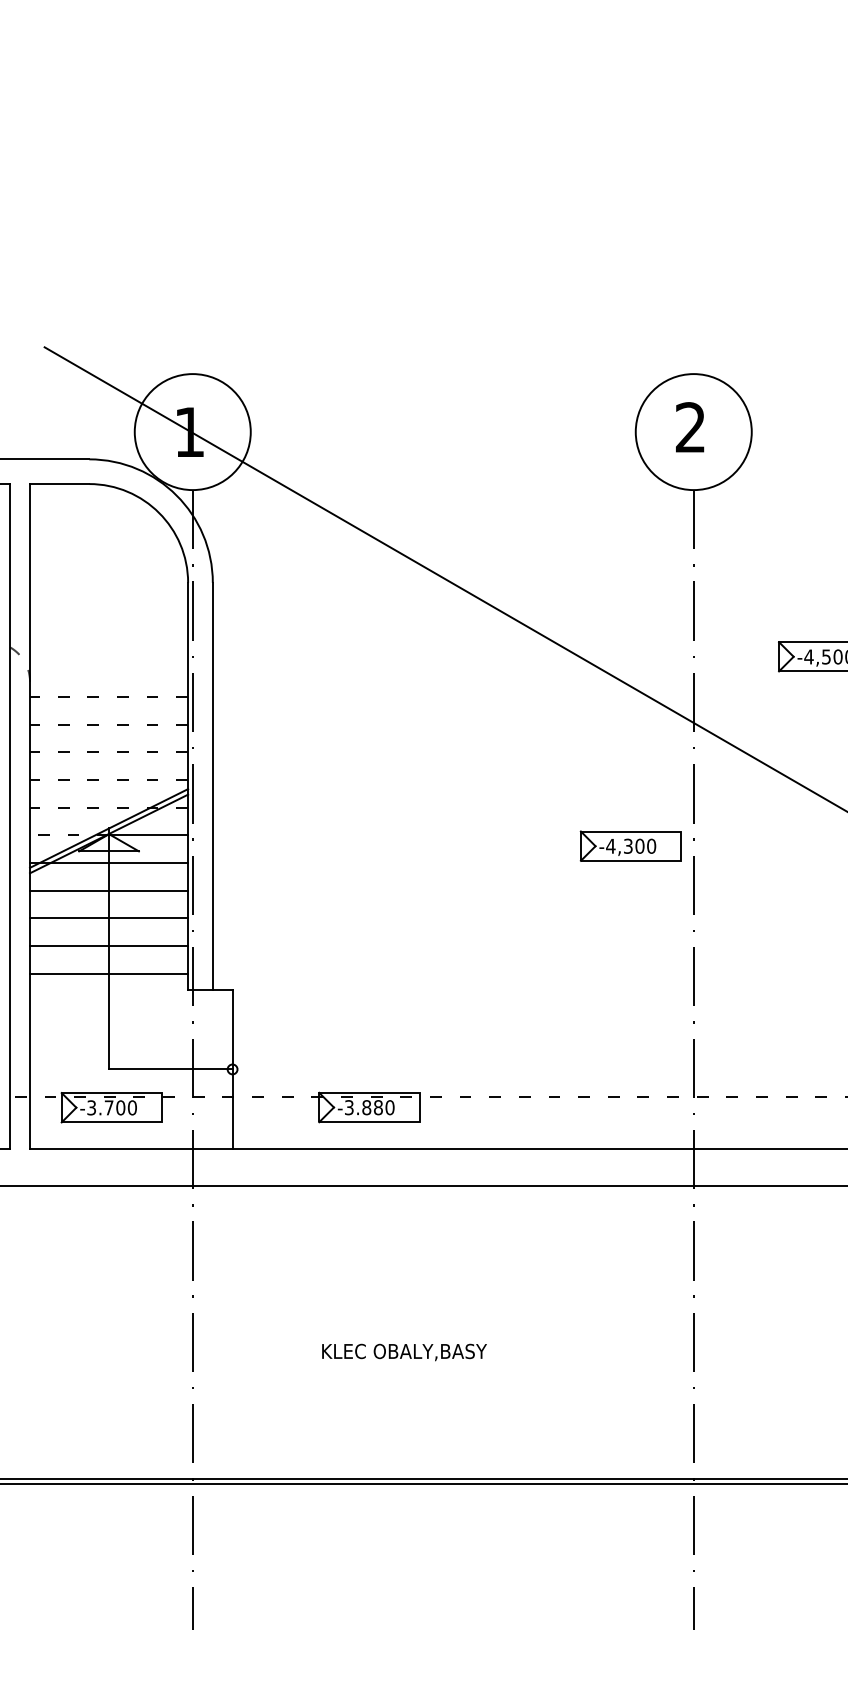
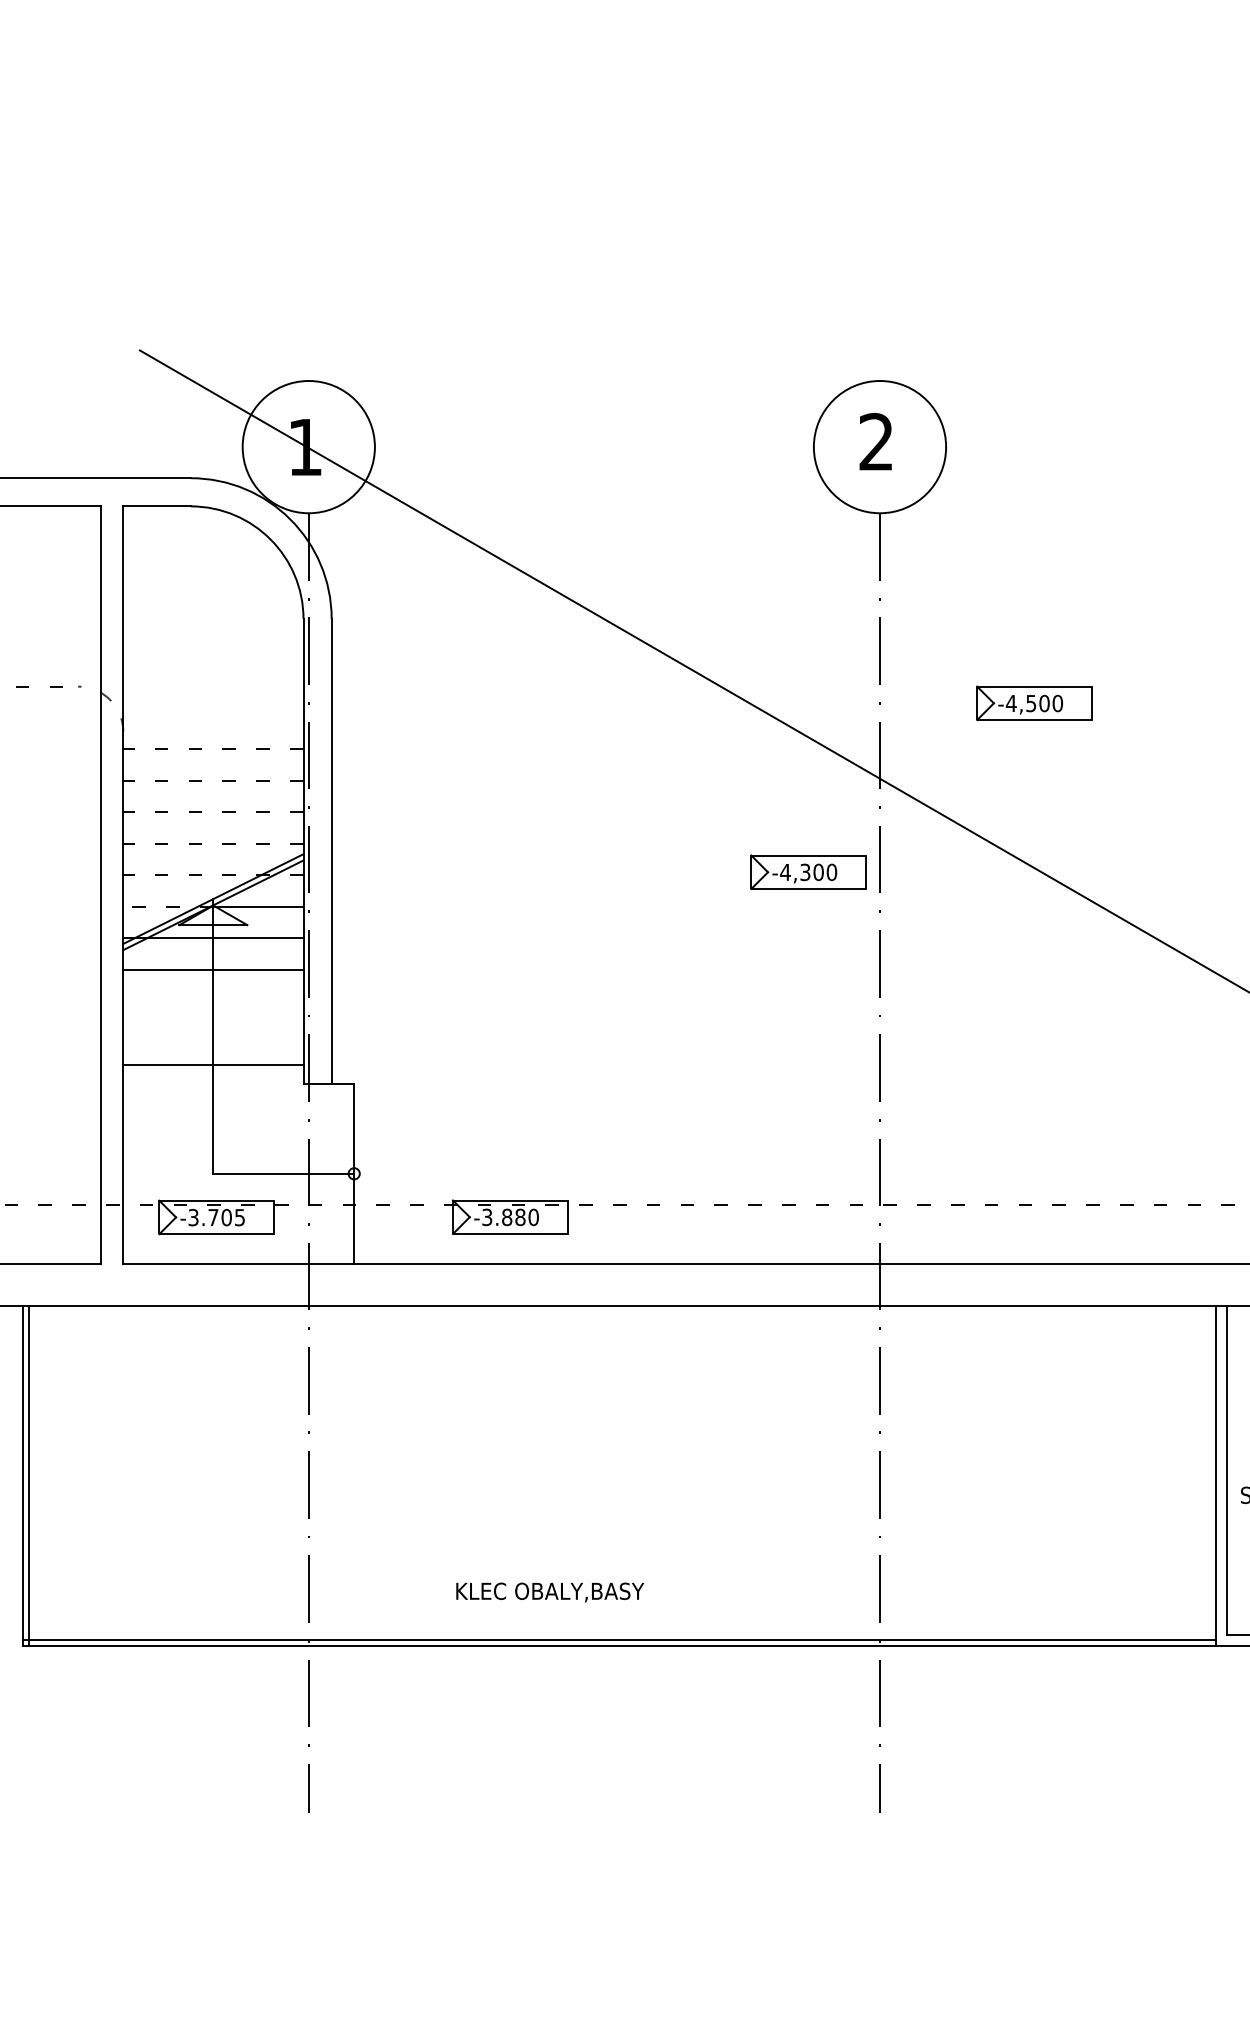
part: (631, 845) -> (808, 871), moved
line: (109, 918) -> (213, 1001), removed
line: (109, 945) -> (213, 1032), removed
text: (131, 1107) -> (239, 1217), -3.700 -> -3.705
text: (404, 1352) -> (550, 1592), moved

